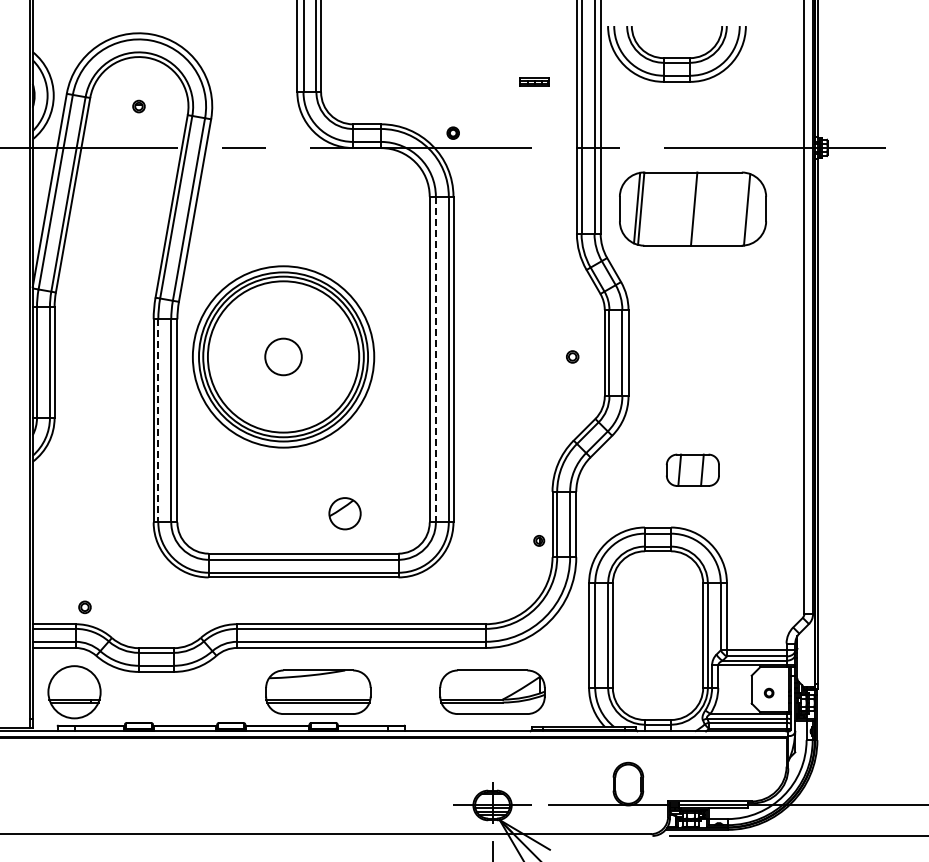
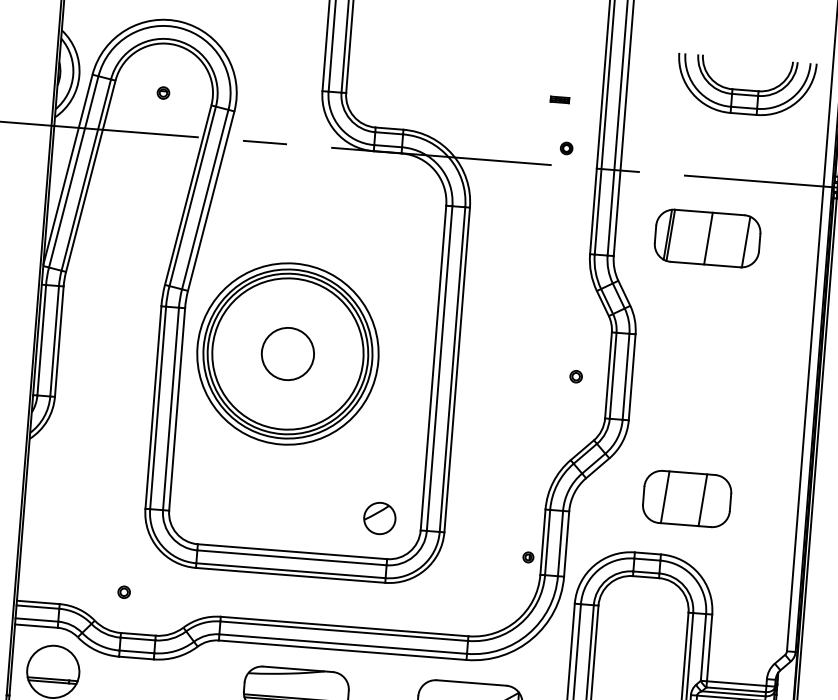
part: (676, 54) -> (745, 86), moved
part: (534, 82) -> (559, 100), size x0.62
part: (452, 132) -> (565, 147), moved
part: (692, 208) -> (707, 238), size x0.71
circle: (283, 356) -> (287, 353), size x1.43
line: (435, 359) -> (439, 368), dashed -> solid
line: (158, 420) -> (158, 407), dashed -> solid
part: (692, 470) -> (686, 499), size x1.67
part: (344, 513) -> (379, 518), moved
part: (84, 607) -> (123, 592), moved

